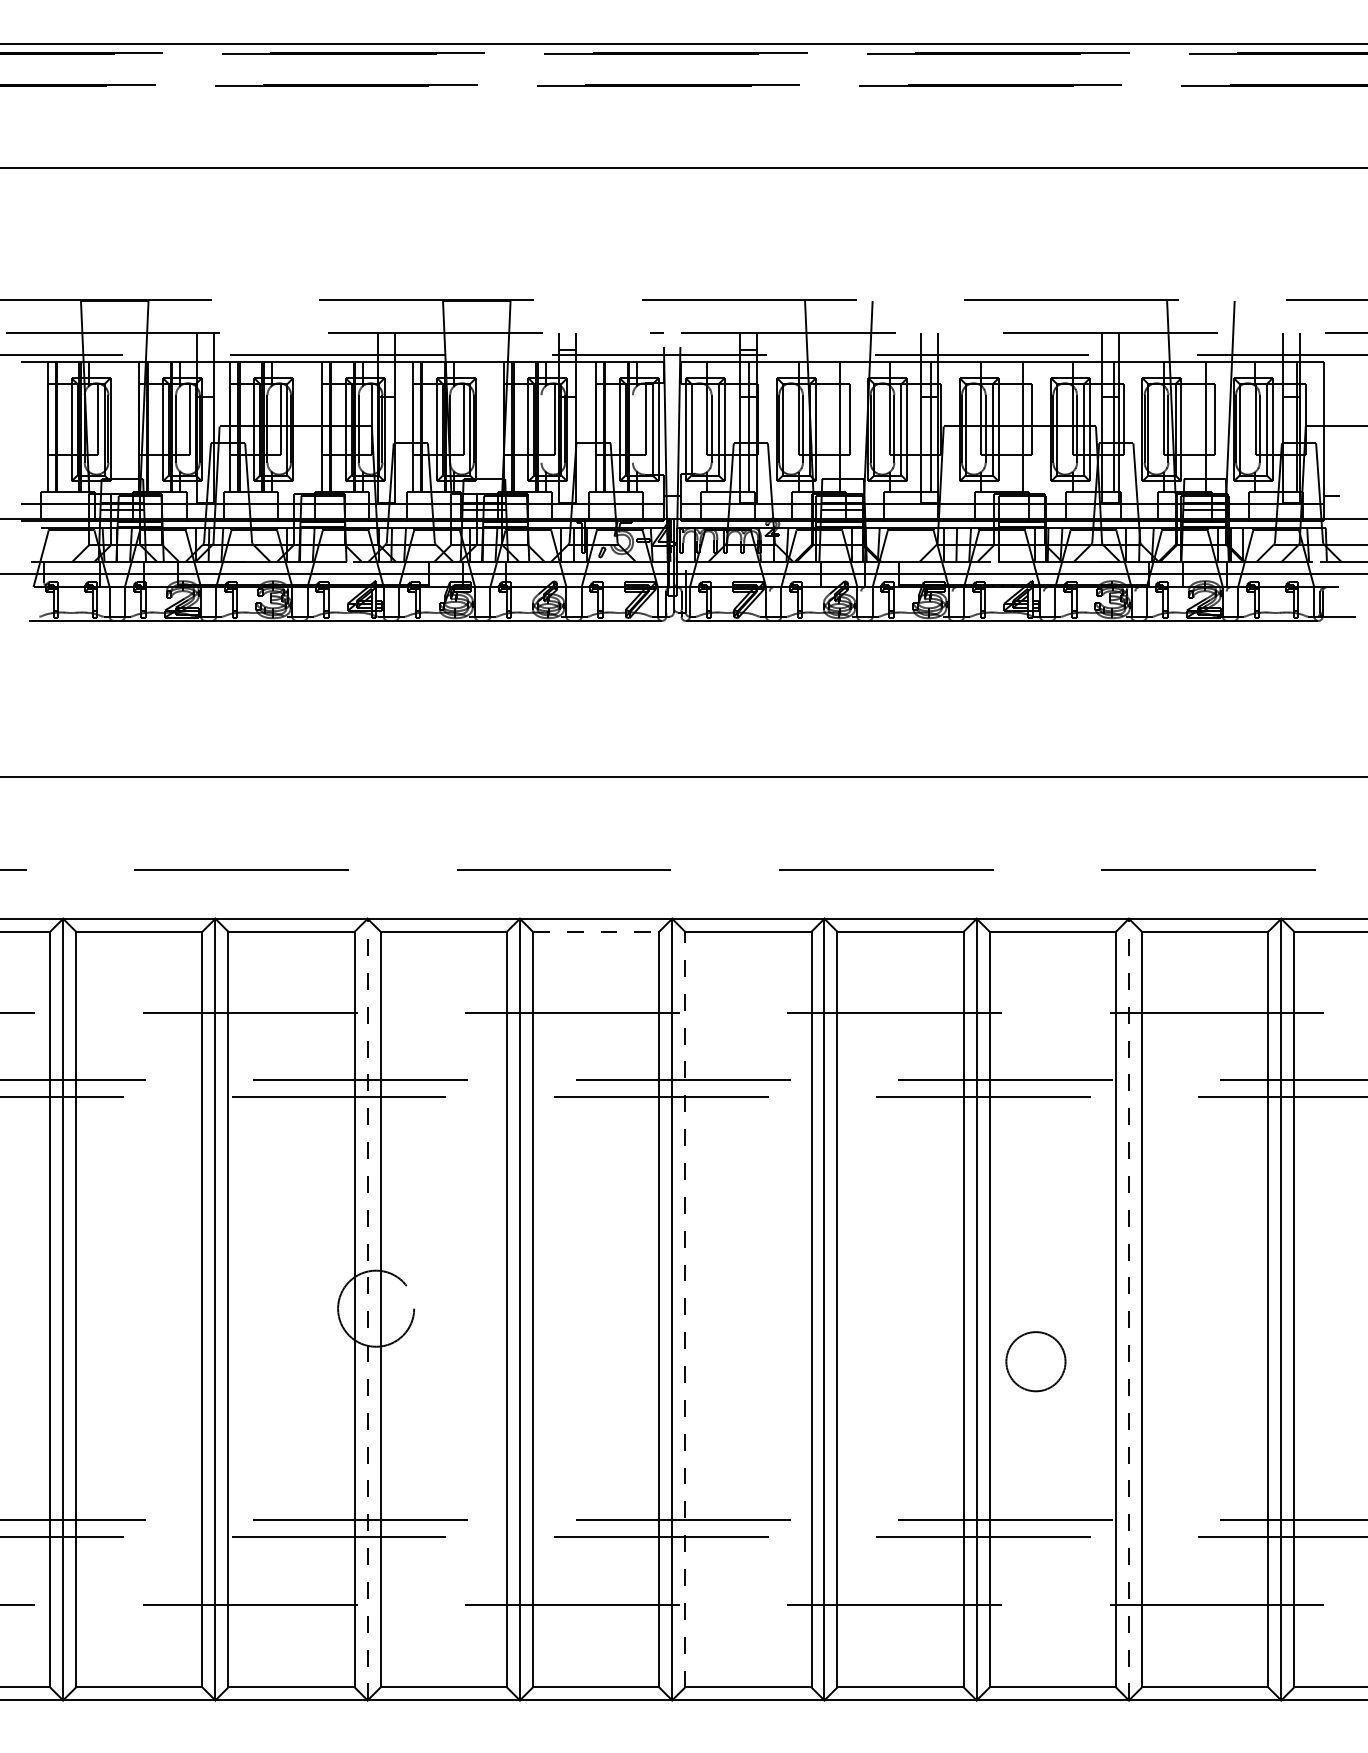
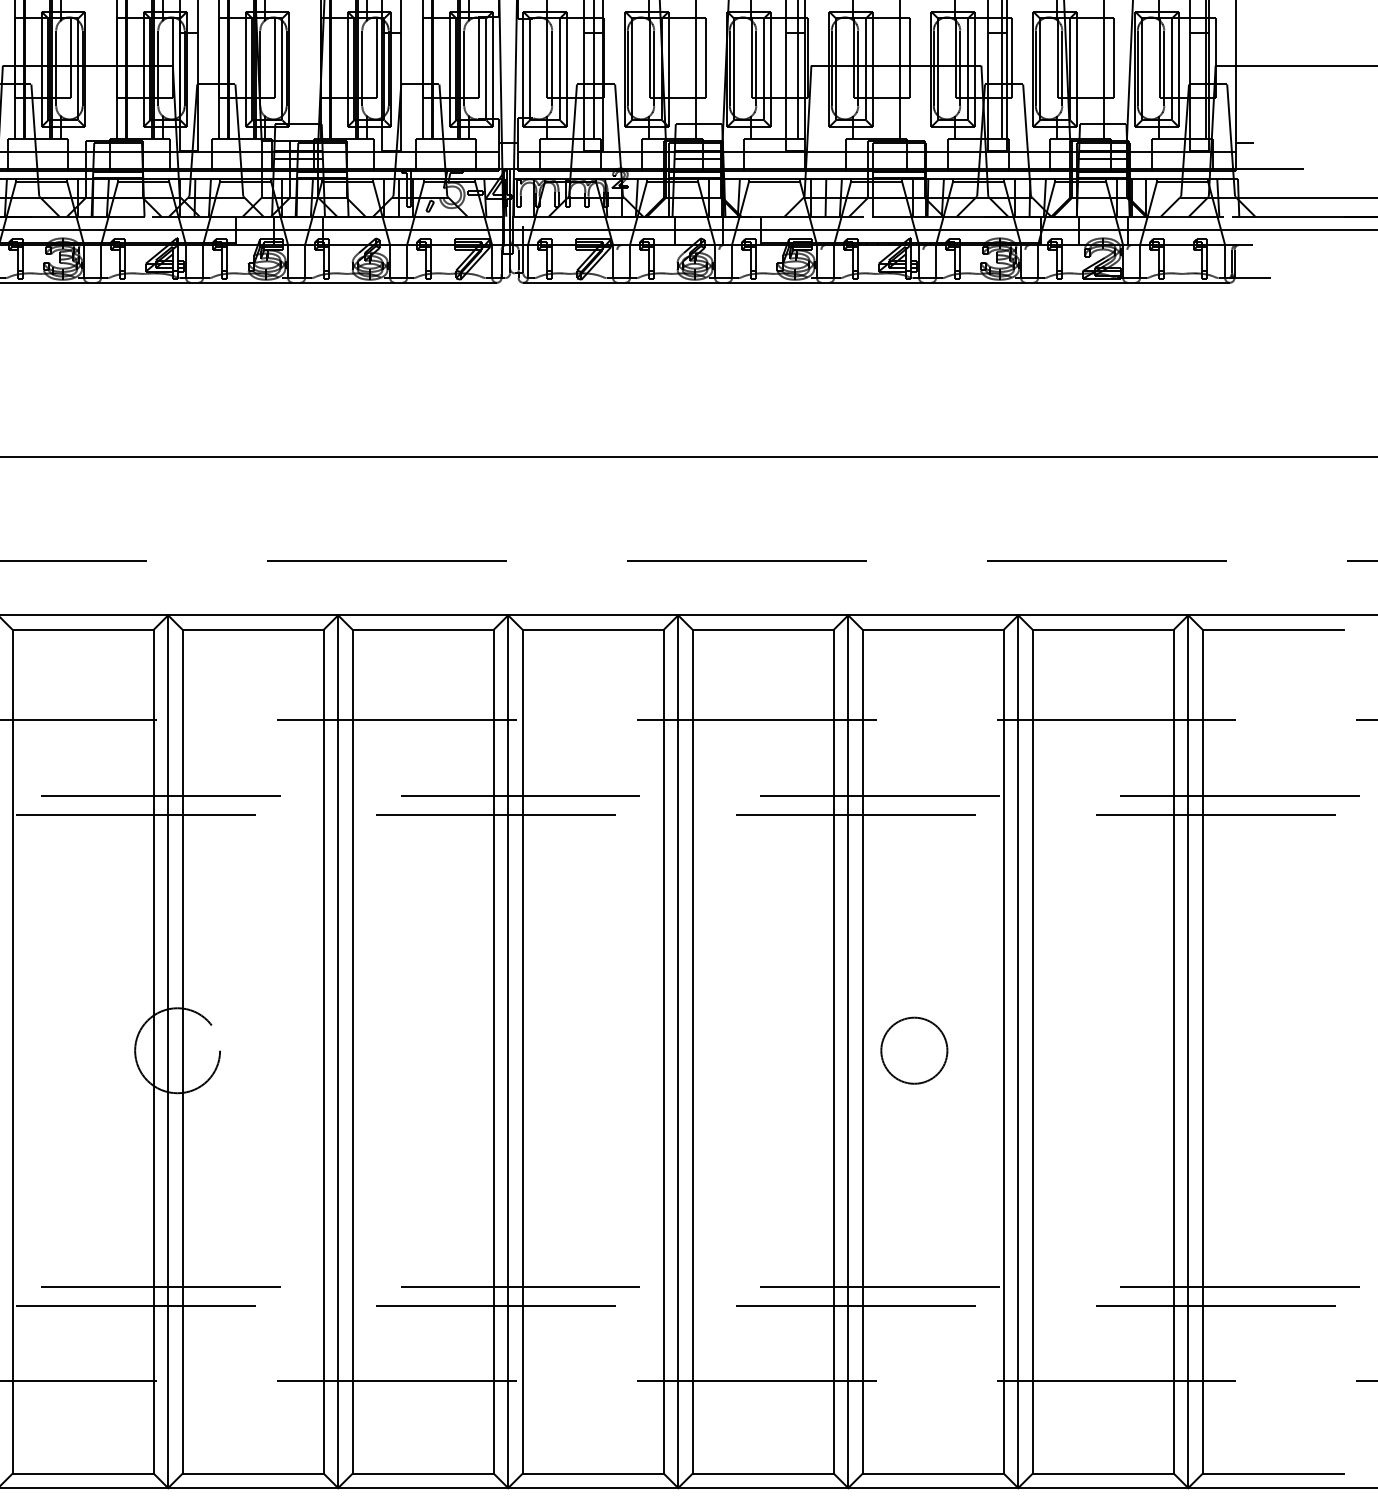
line: (541, 428) -> (362, 67), added
line: (632, 428) -> (463, 67), added
line: (596, 931) -> (423, 629), dashed -> solid
line: (367, 1309) -> (167, 1051), dashed -> solid
line: (685, 1309) -> (523, 1051), dashed -> solid
line: (1129, 1309) -> (1018, 1051), dashed -> solid
circle: (1035, 1361) -> (913, 1050), moved

